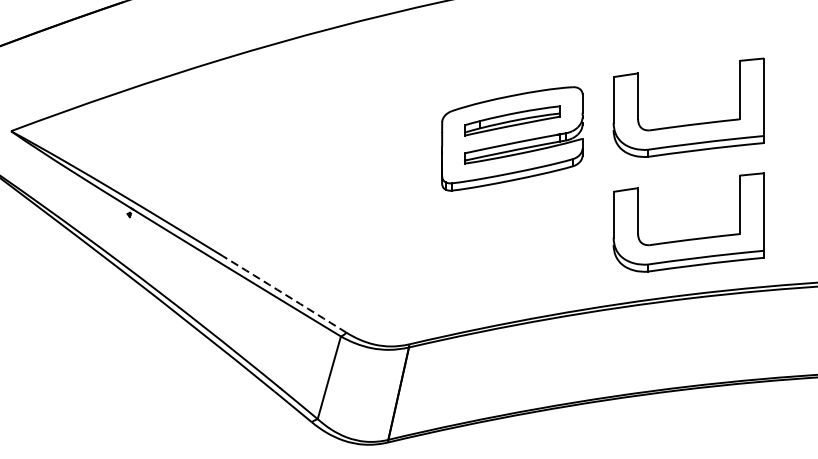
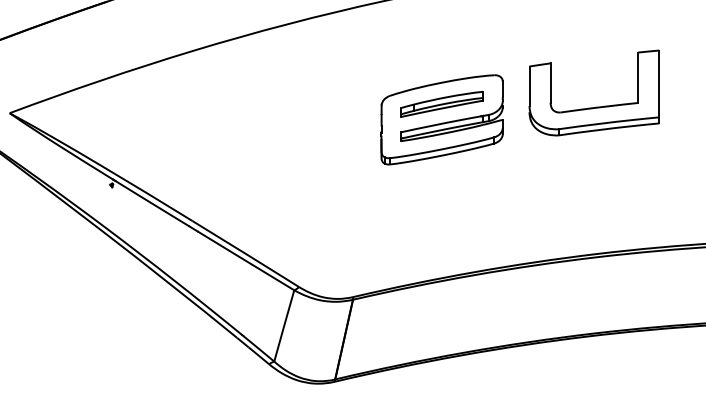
part: (691, 238) -> (596, 205), removed
arc: (284, 293) -> (245, 253), dashed -> solid

